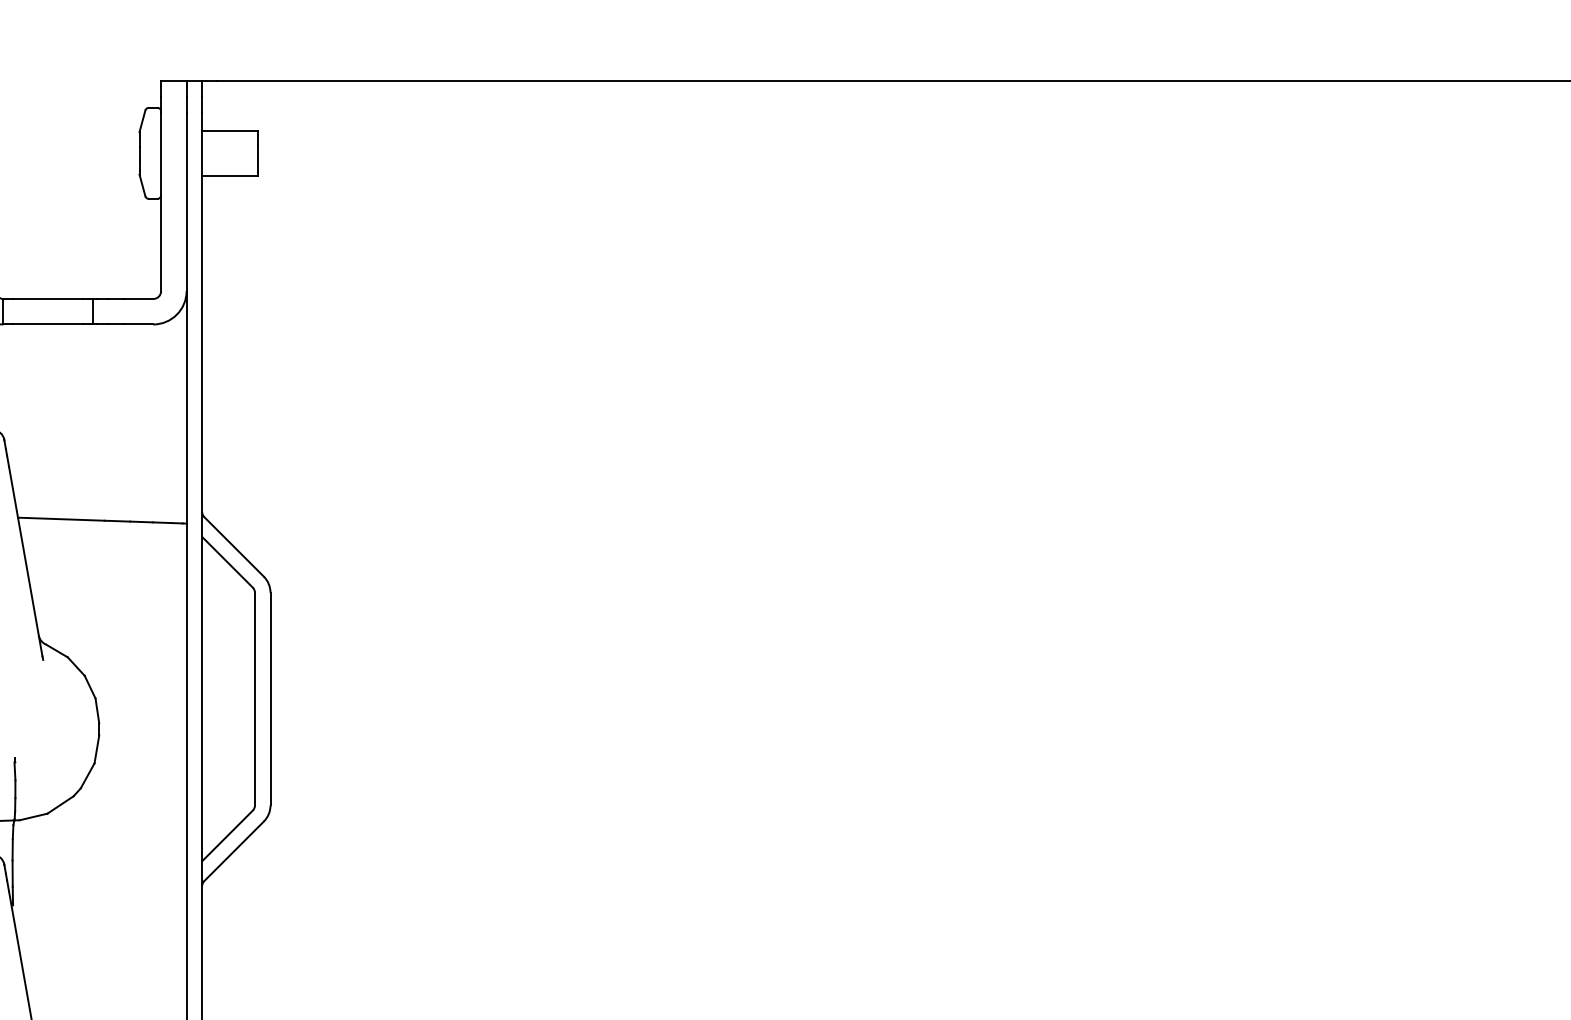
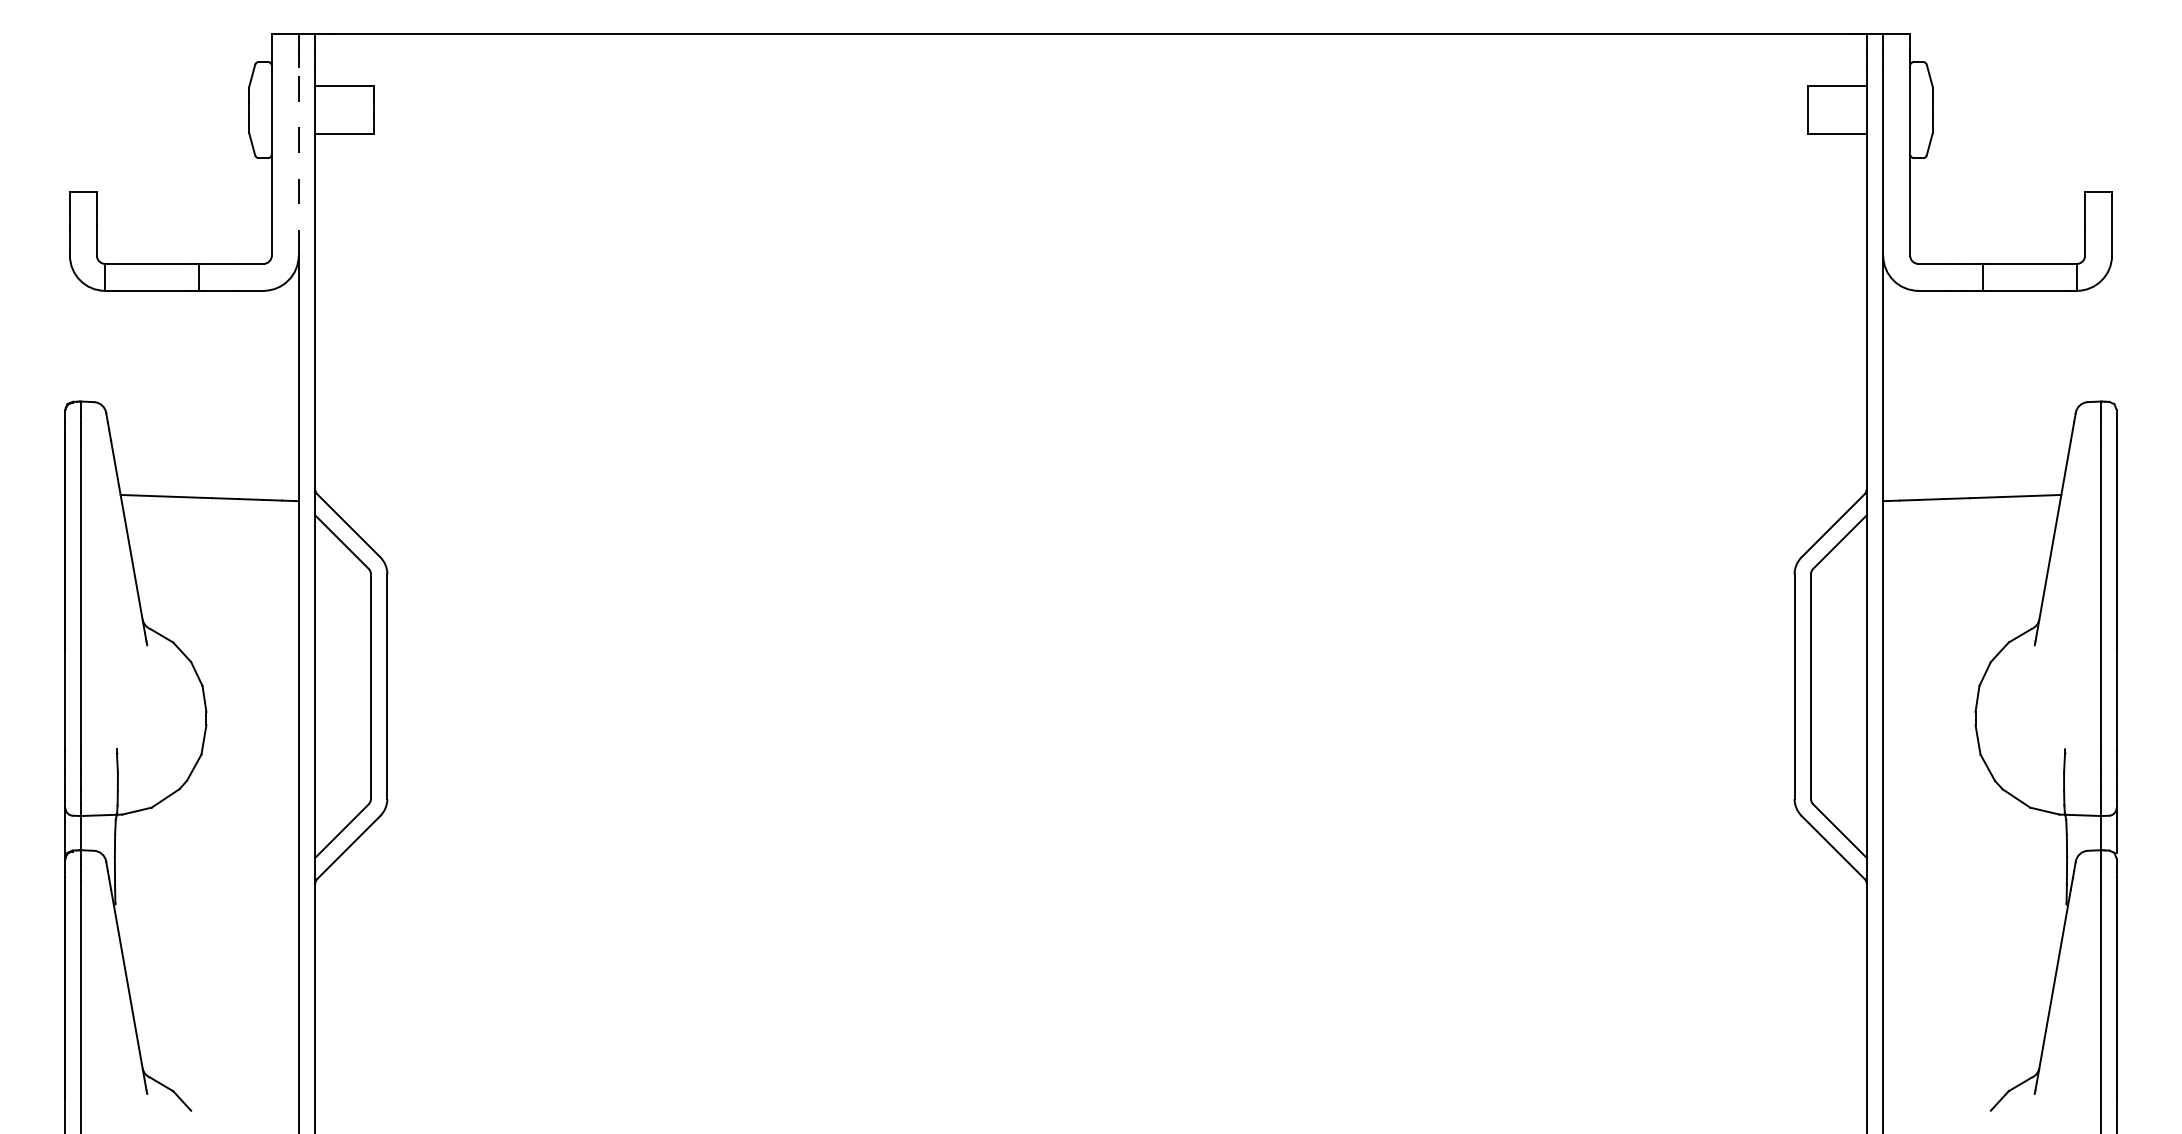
line: (186, 202) -> (298, 161), solid -> dashed

